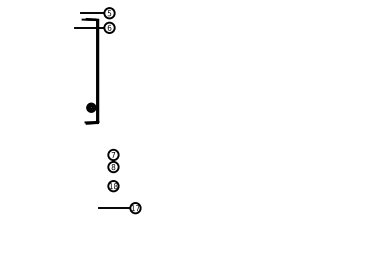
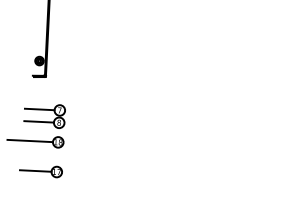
line: (93, 154) -> (39, 108), added
line: (93, 167) -> (38, 122), added
line: (85, 186) -> (29, 141), added
part: (119, 208) -> (40, 171), moved

